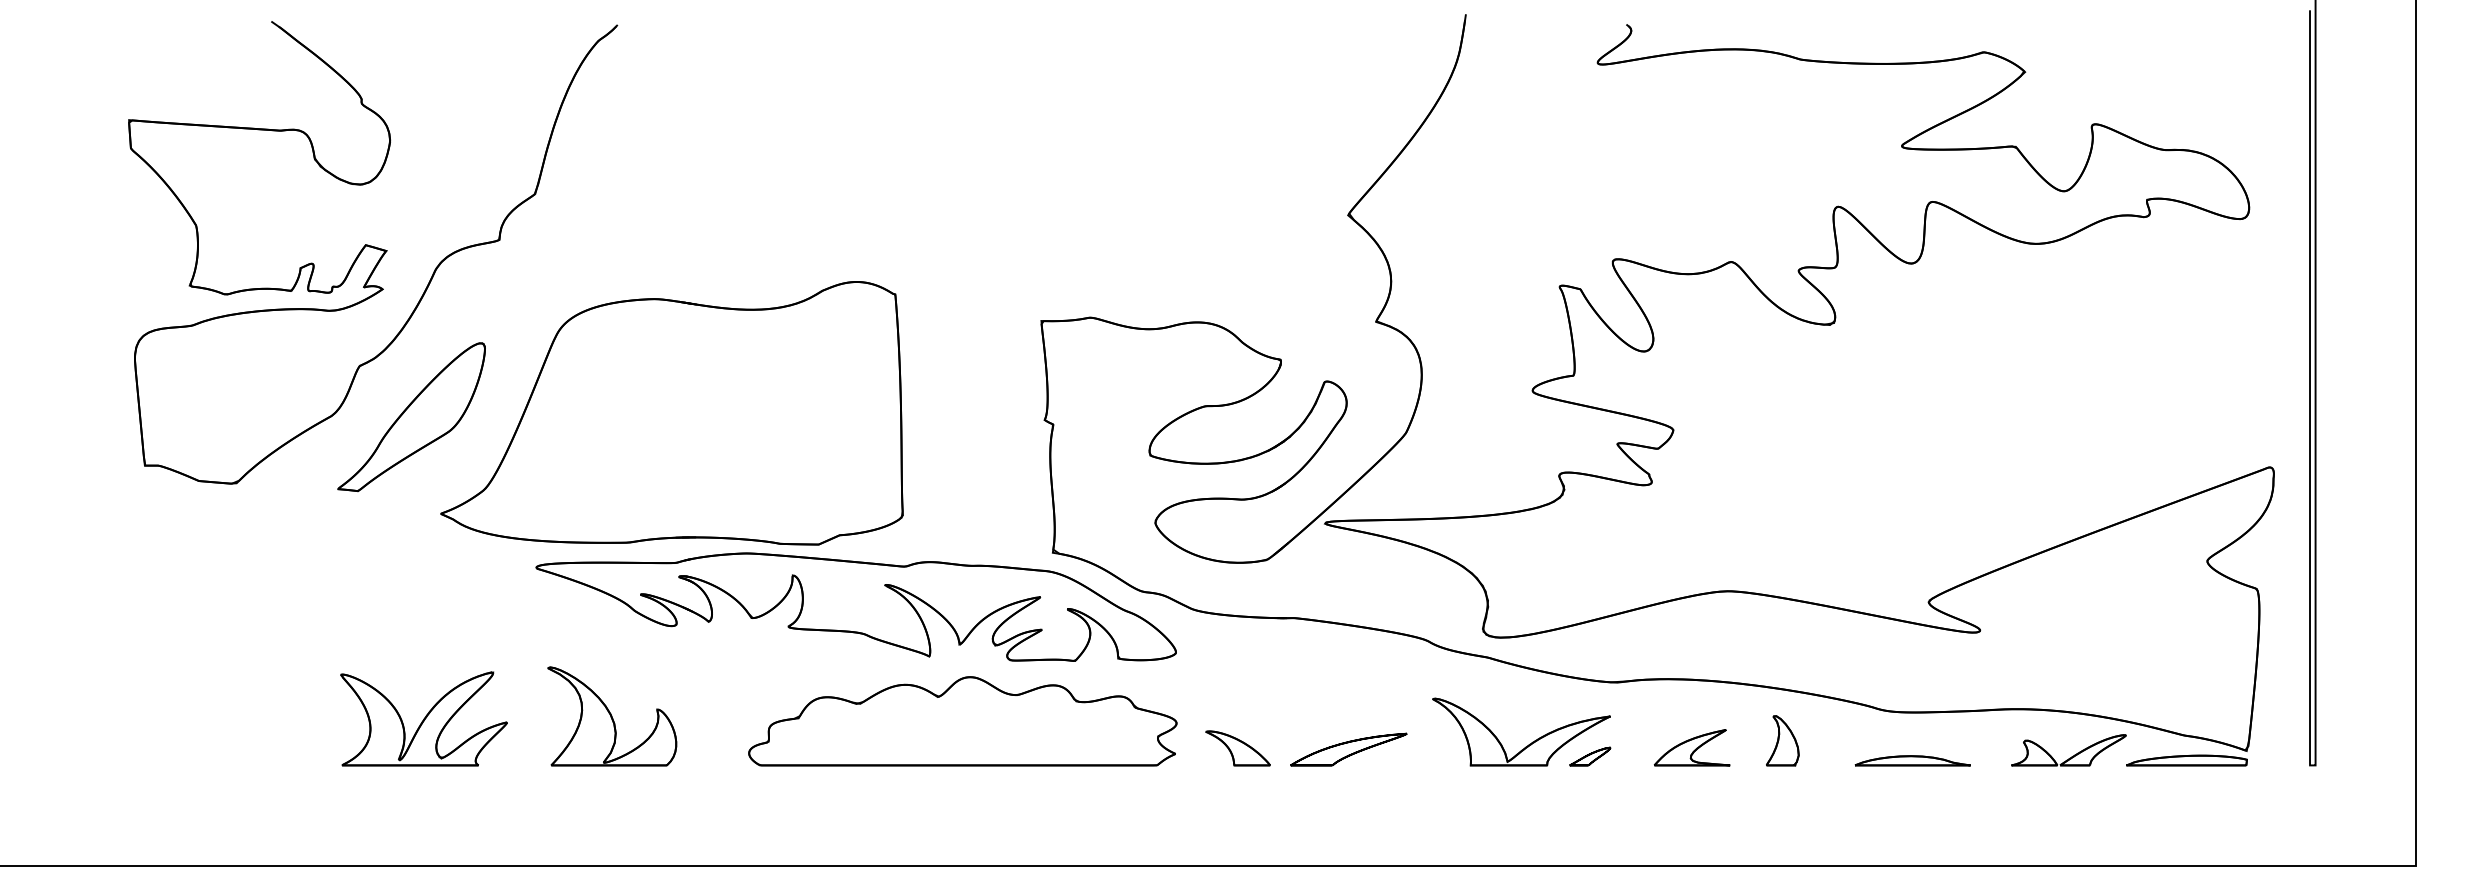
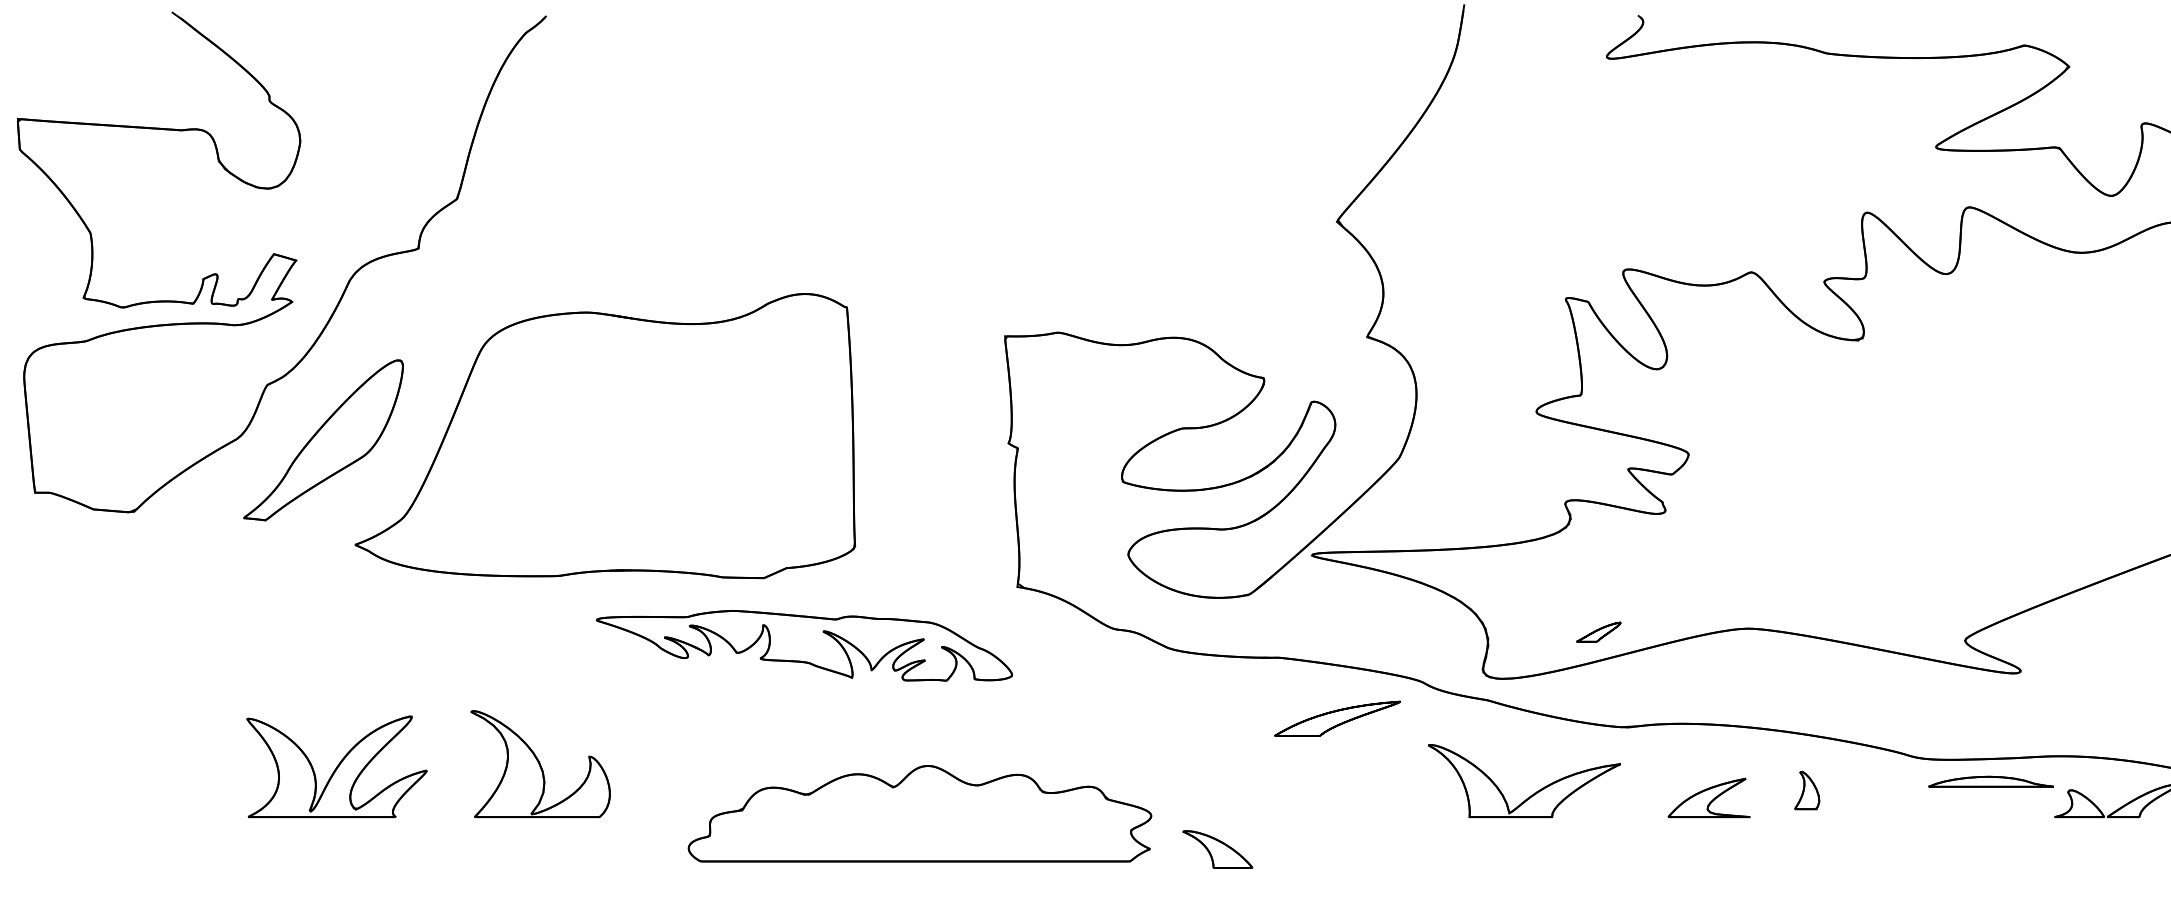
part: (855, 606) -> (803, 645), size x0.6
part: (962, 721) -> (919, 813), moved
part: (1782, 740) -> (1806, 790), size x0.7
part: (1237, 748) -> (1217, 849), moved
part: (1348, 749) -> (1337, 718), moved
part: (1590, 756) -> (1599, 632), moved
part: (1912, 760) -> (1990, 781), moved

